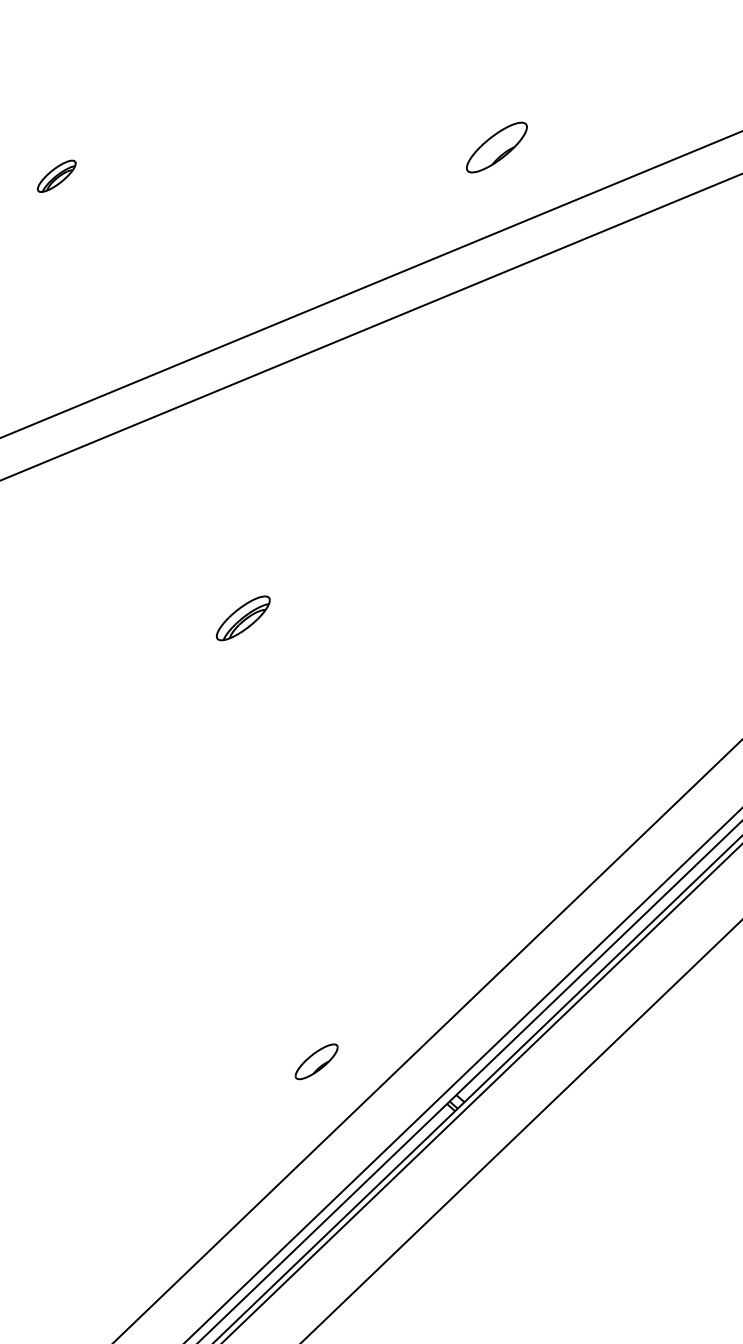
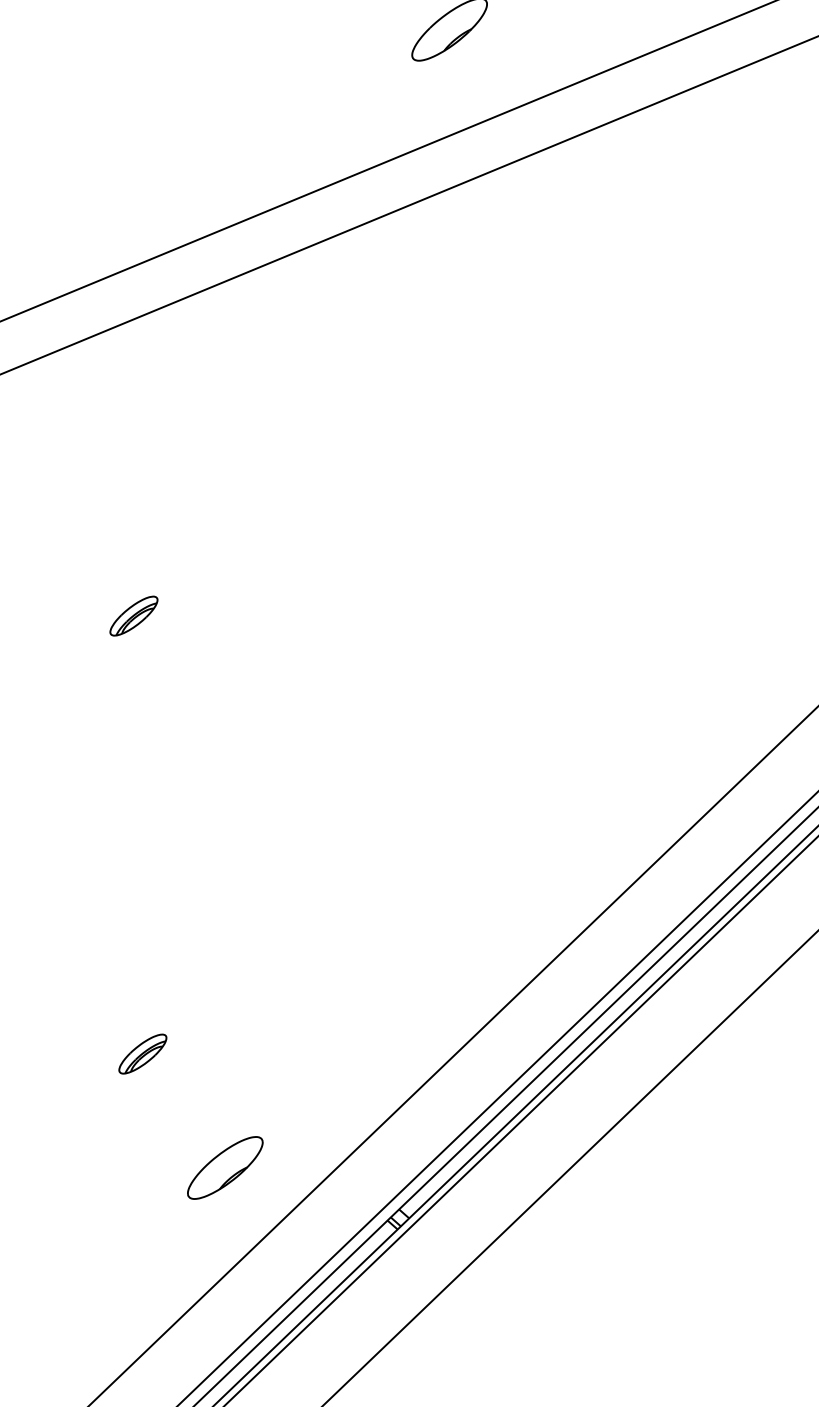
part: (243, 618) -> (134, 616), size x0.71
part: (250, 969) -> (142, 1053), added
part: (316, 1061) -> (225, 1167), size x1.43

